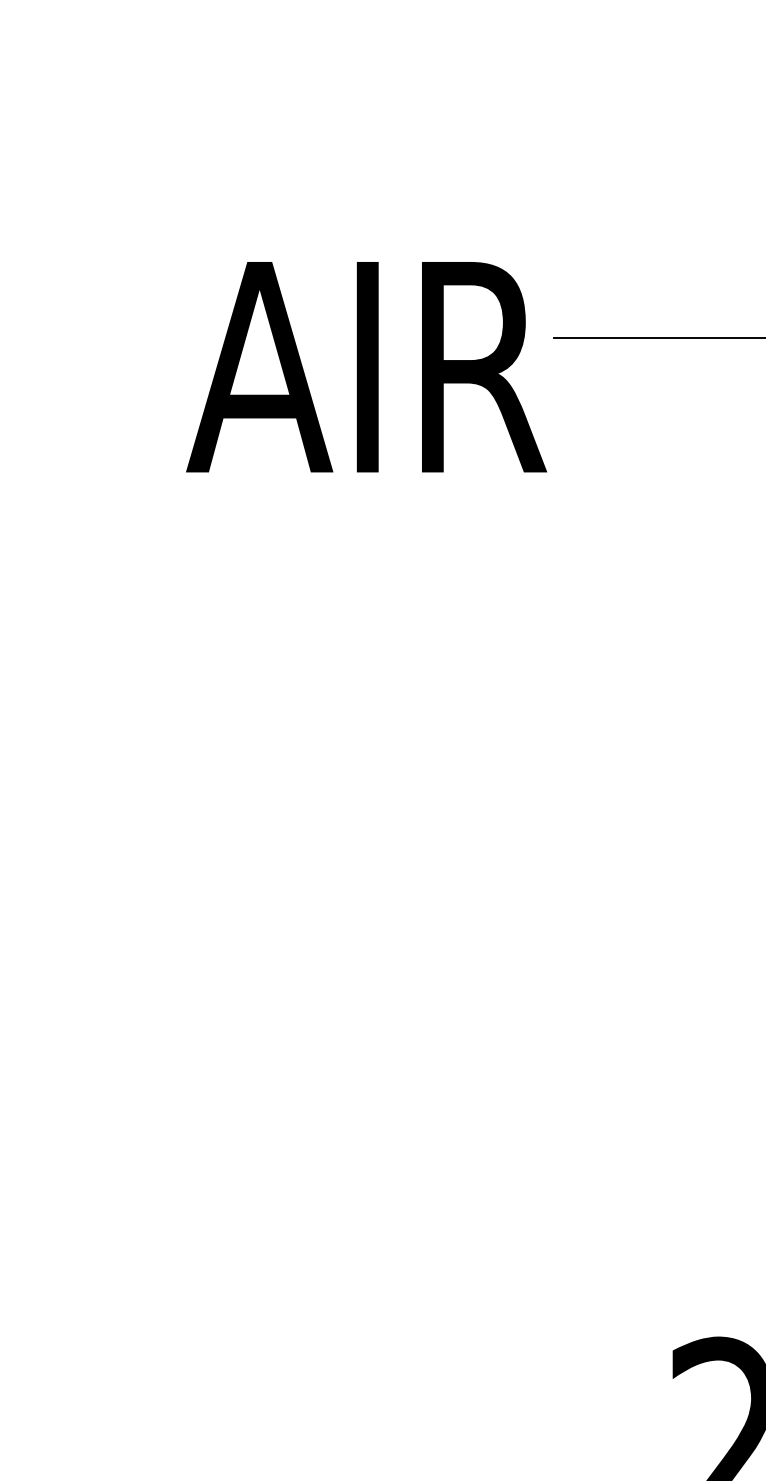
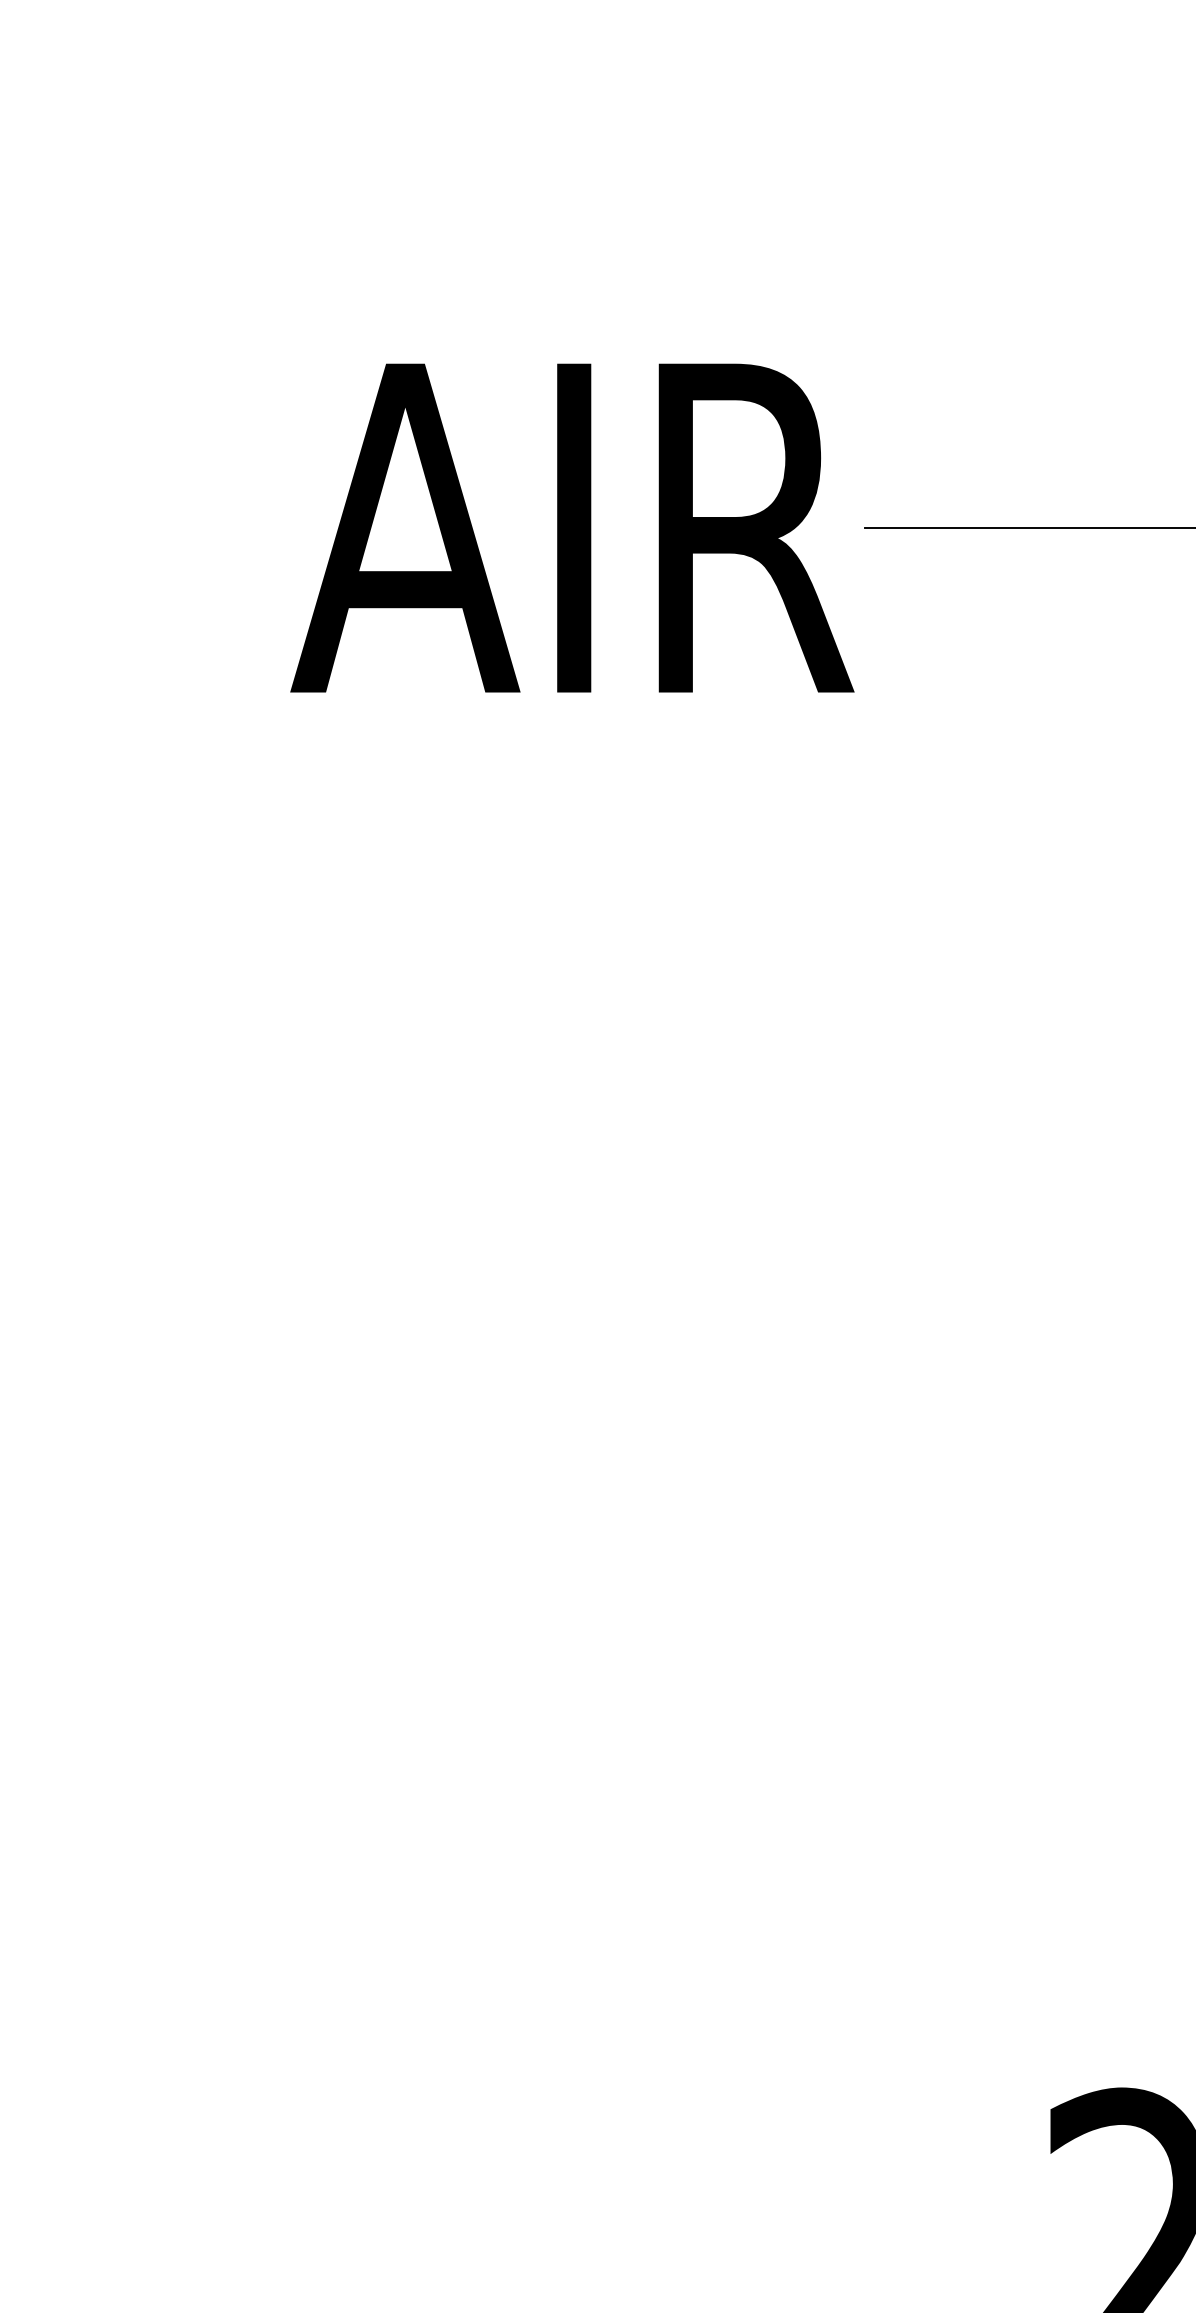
text: (366, 367) -> (572, 528), moved

